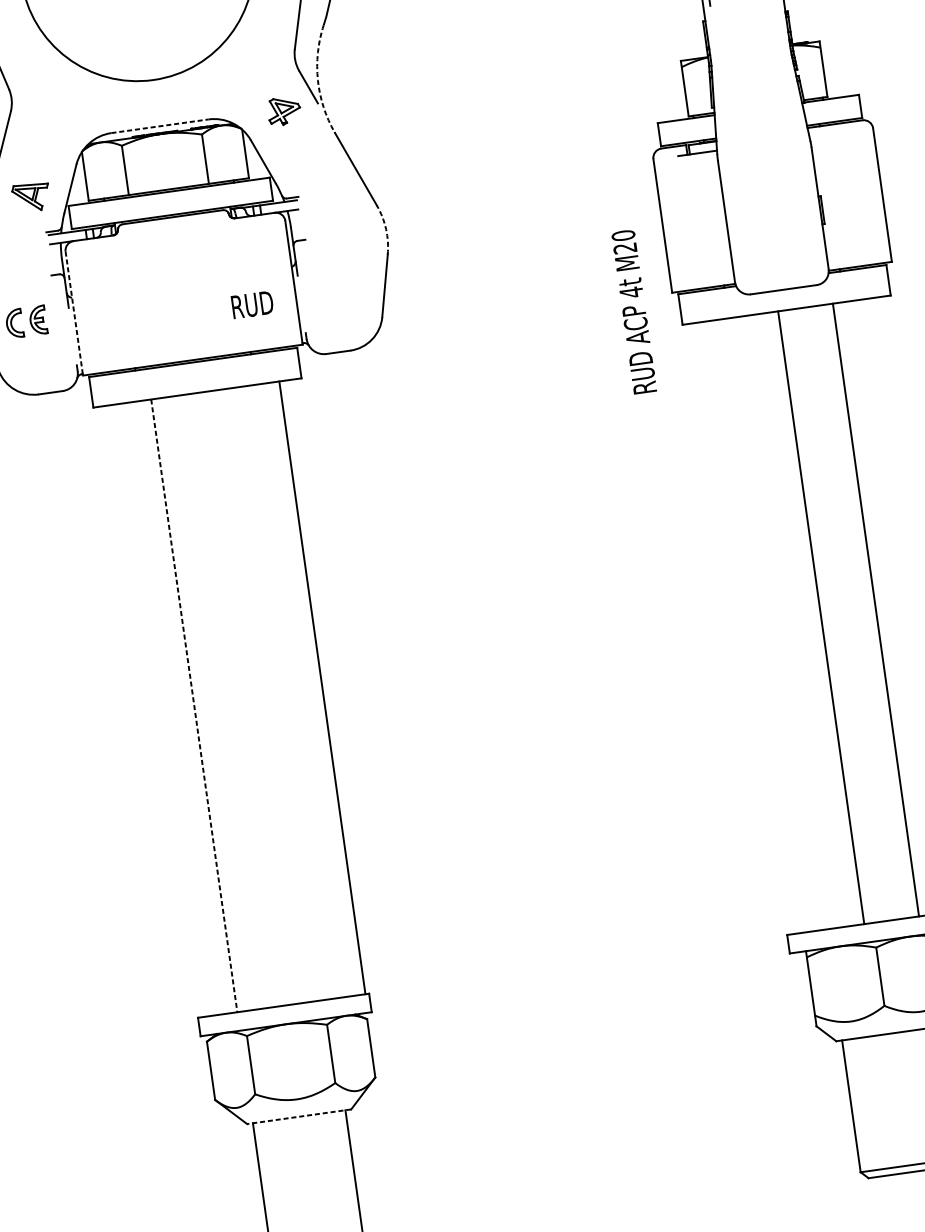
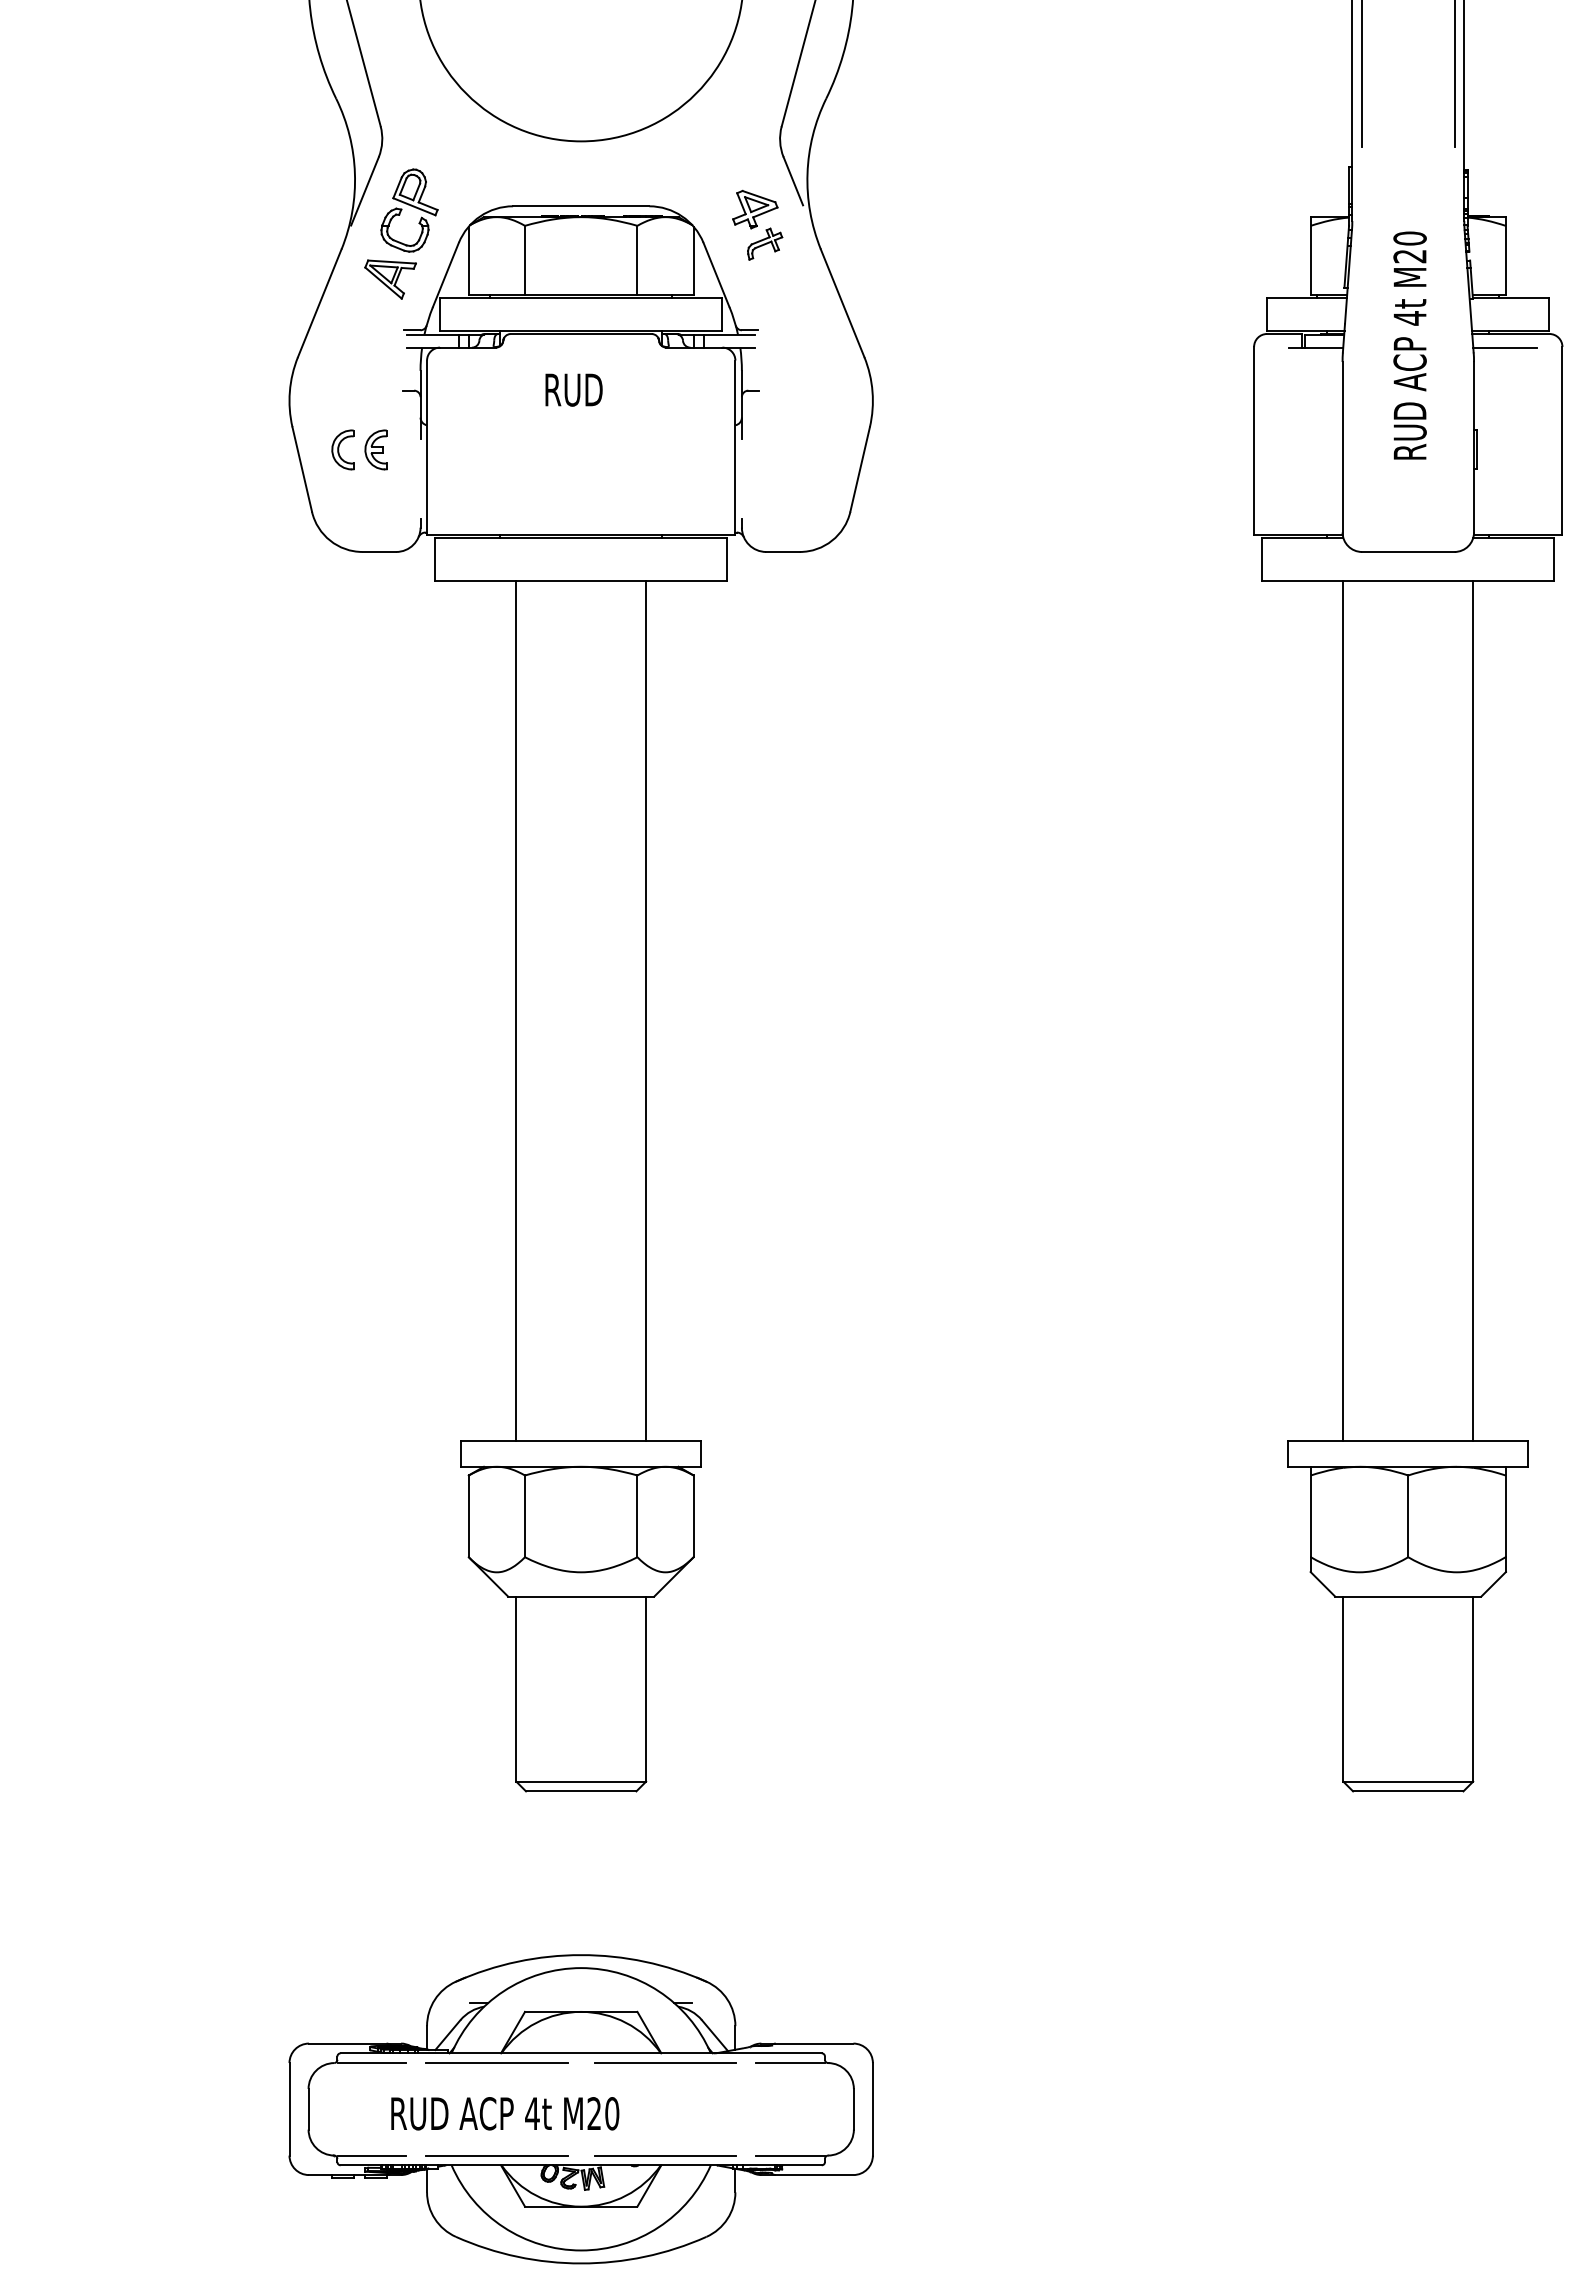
arc: (317, 80) -> (807, 173), dashed -> solid
line: (160, 126) -> (581, 206), dashed -> solid
part: (294, 134) -> (765, 243), added
line: (831, 134) -> (1504, 347), added
part: (38, 146) -> (409, 210), added
arc: (386, 229) -> (872, 391), dashed -> solid
text: (252, 304) -> (573, 389), moved
text: (633, 311) -> (1409, 345), moved
line: (74, 313) -> (427, 447), dashed -> solid
line: (821, 617) -> (1343, 1010), moved
line: (322, 687) -> (646, 1010), moved
line: (194, 706) -> (516, 1011), dashed -> solid
line: (298, 1116) -> (580, 1596), dashed -> solid

